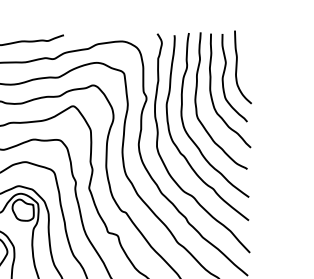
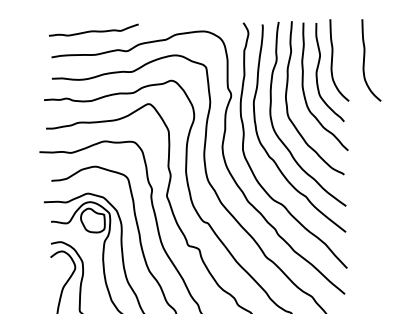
curve: (265, 67) -> (364, 60), added

